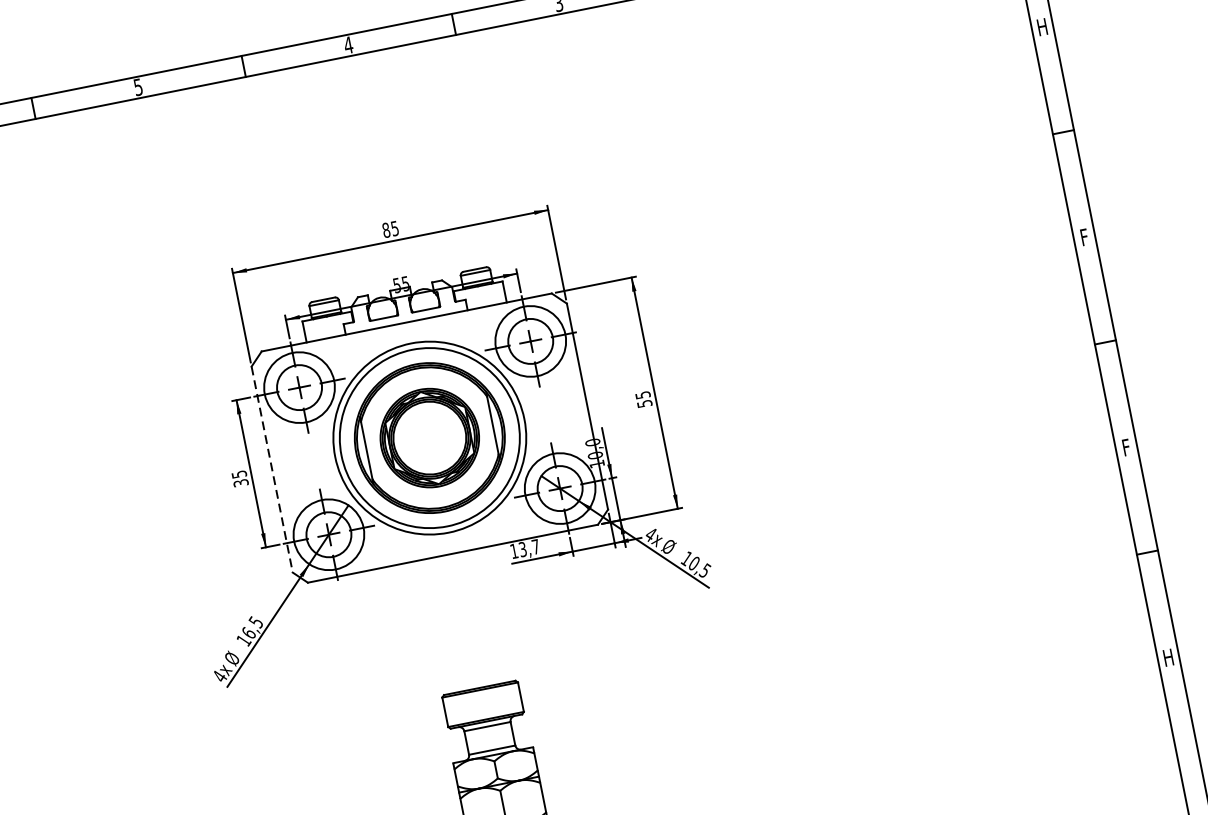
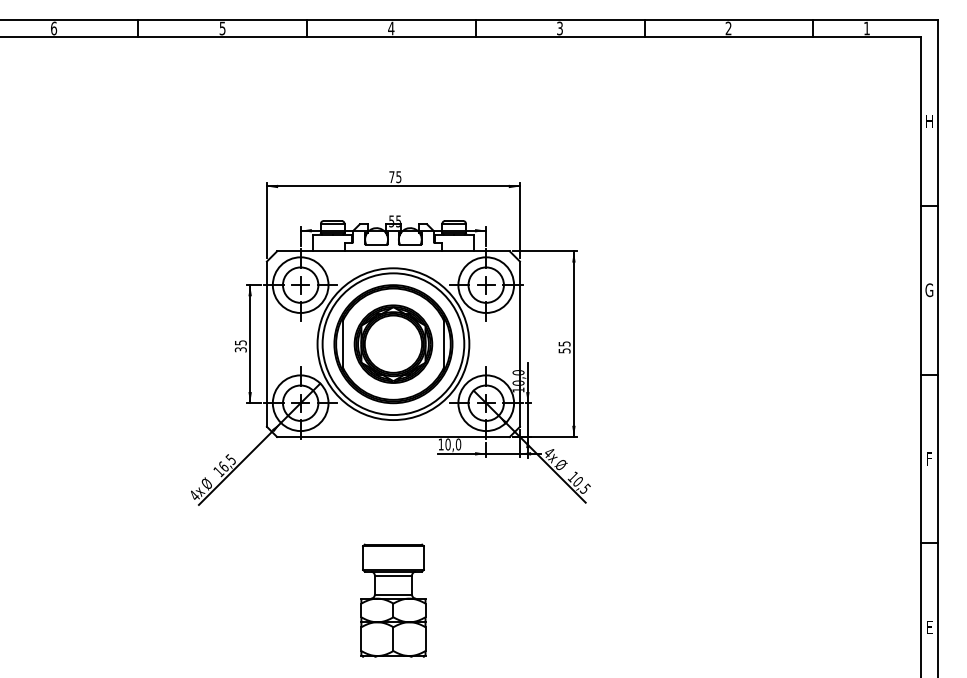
text: (385, 230) -> (391, 177), 85 -> 75
text: (1084, 237) -> (929, 290), F -> G
line: (271, 470) -> (266, 344), dashed -> solid
text: (529, 548) -> (453, 444), 13,7 -> 10,0
text: (1168, 657) -> (929, 627), H -> E

